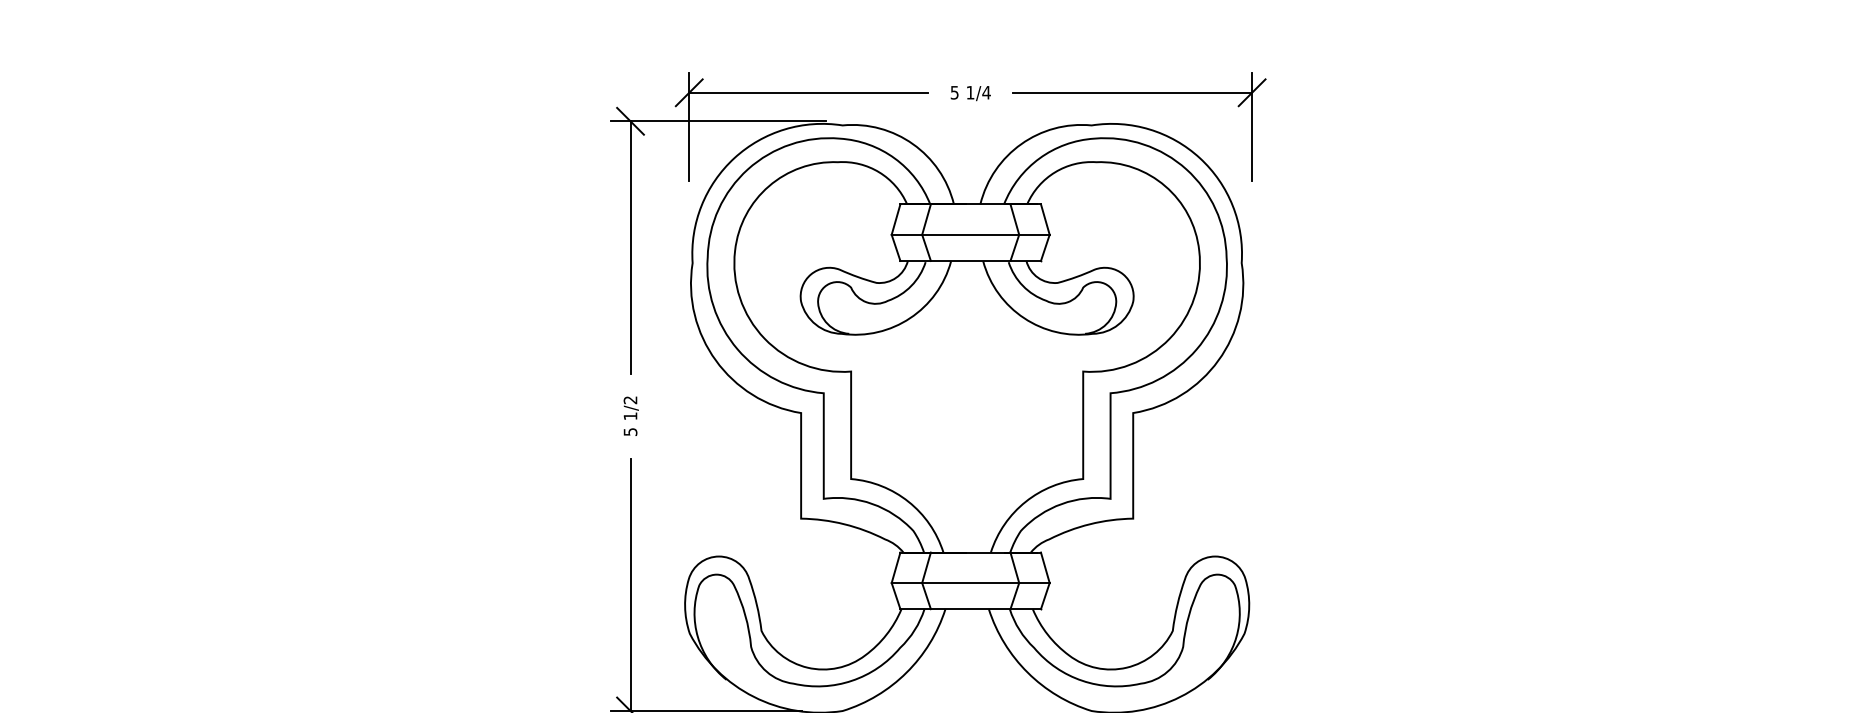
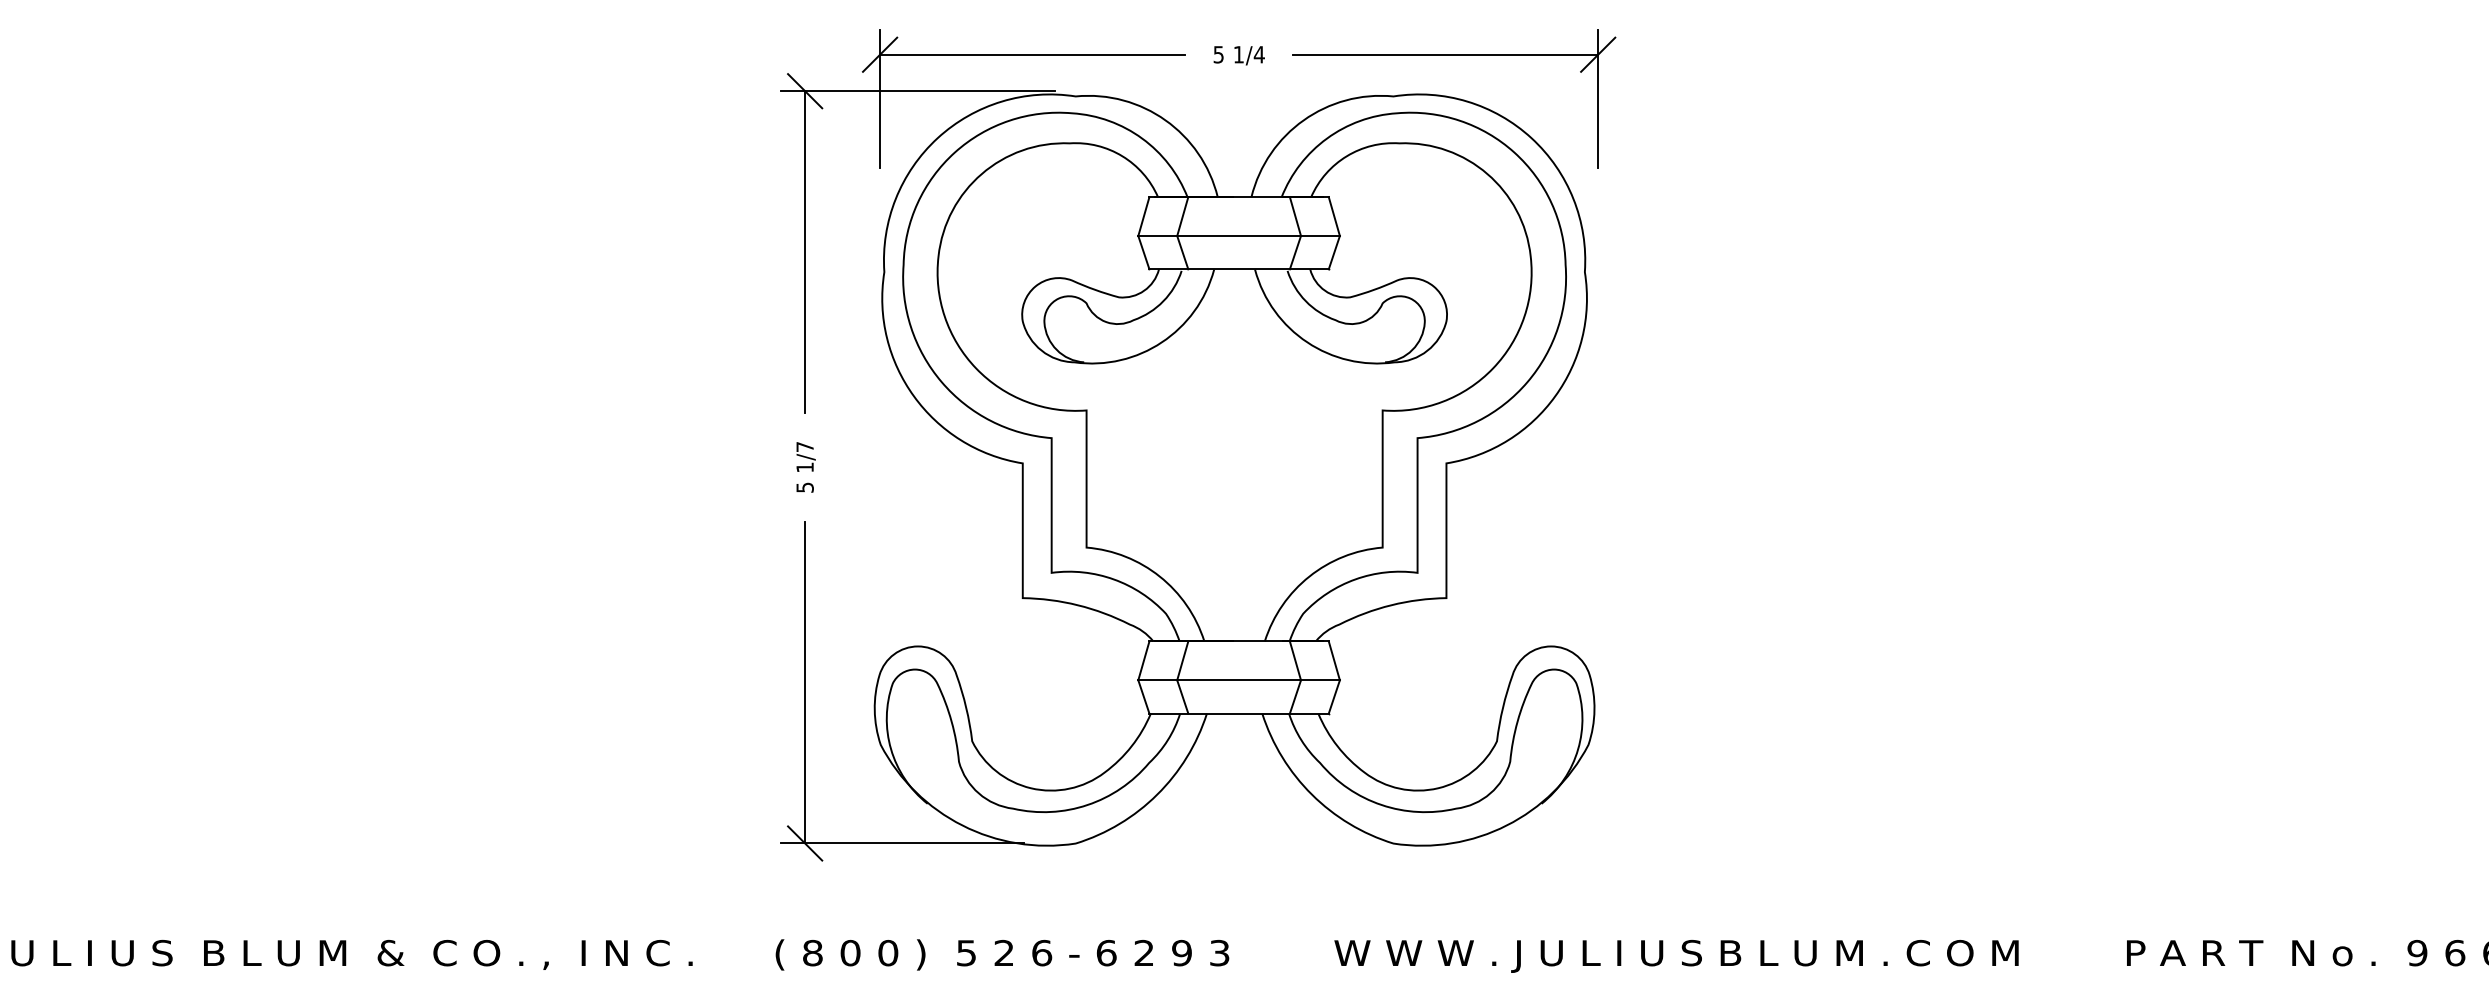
text: (630, 400) -> (804, 447), 1/2 -> 1/7

